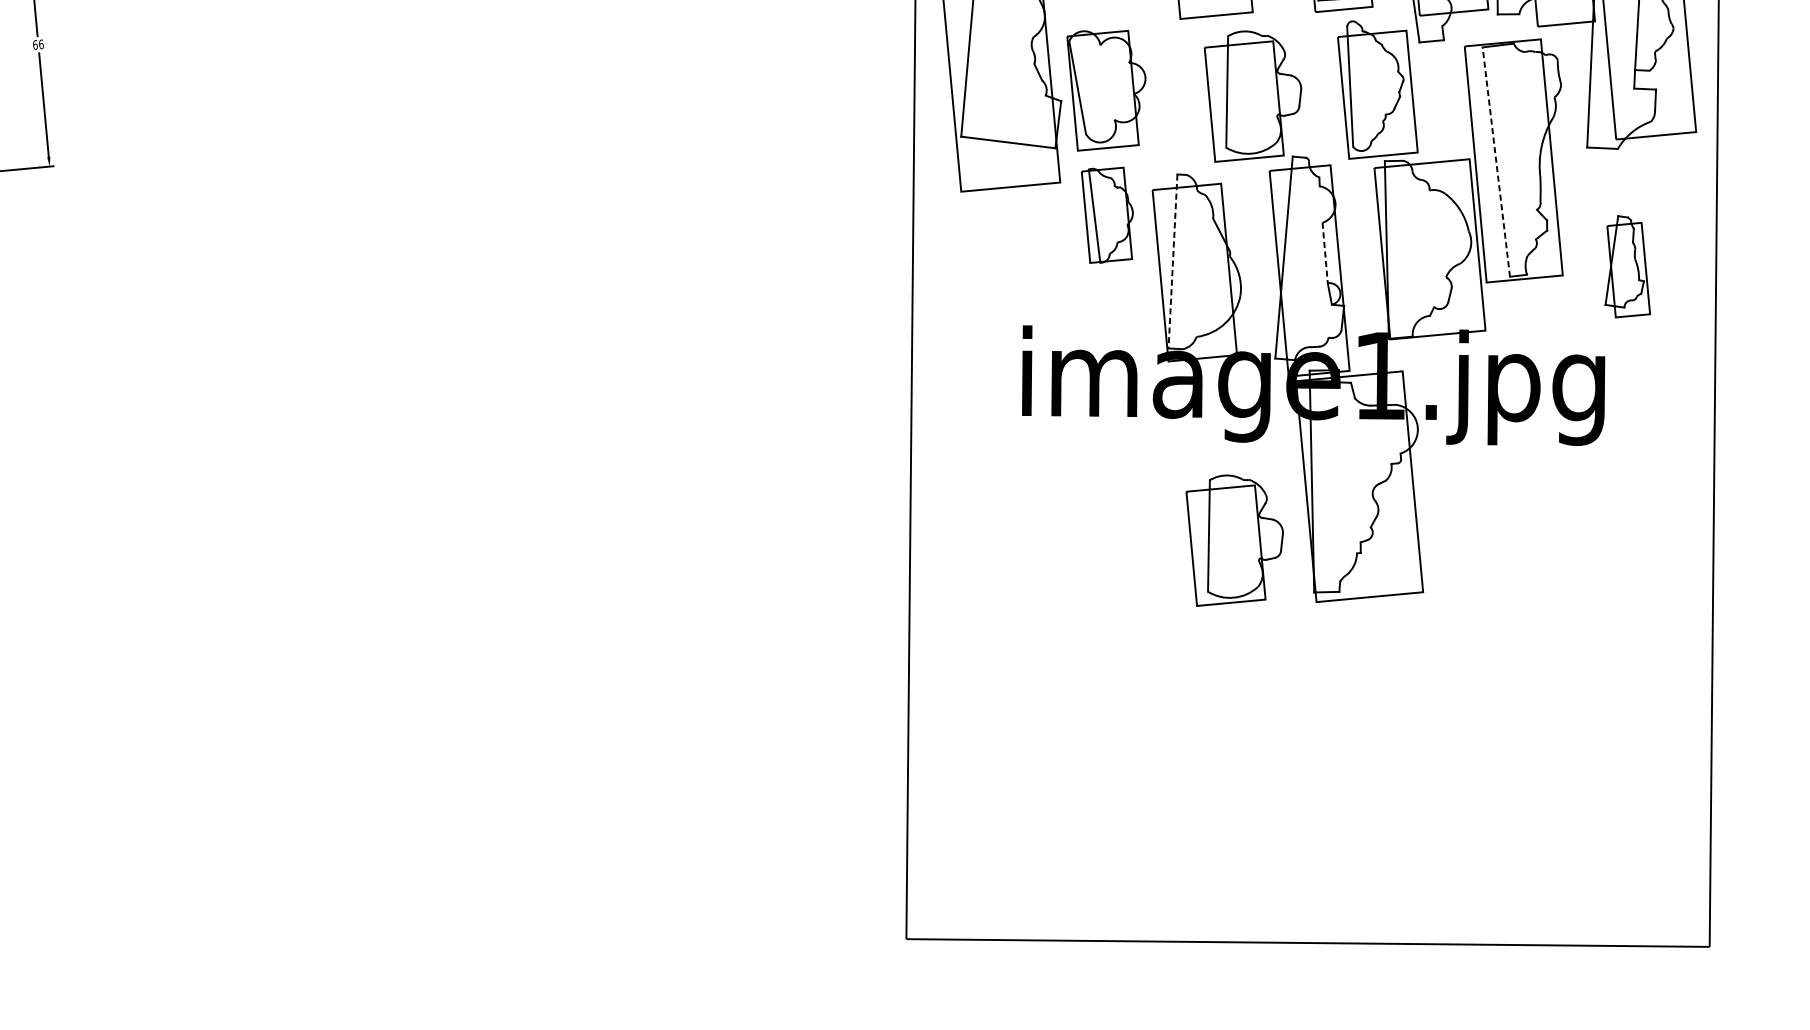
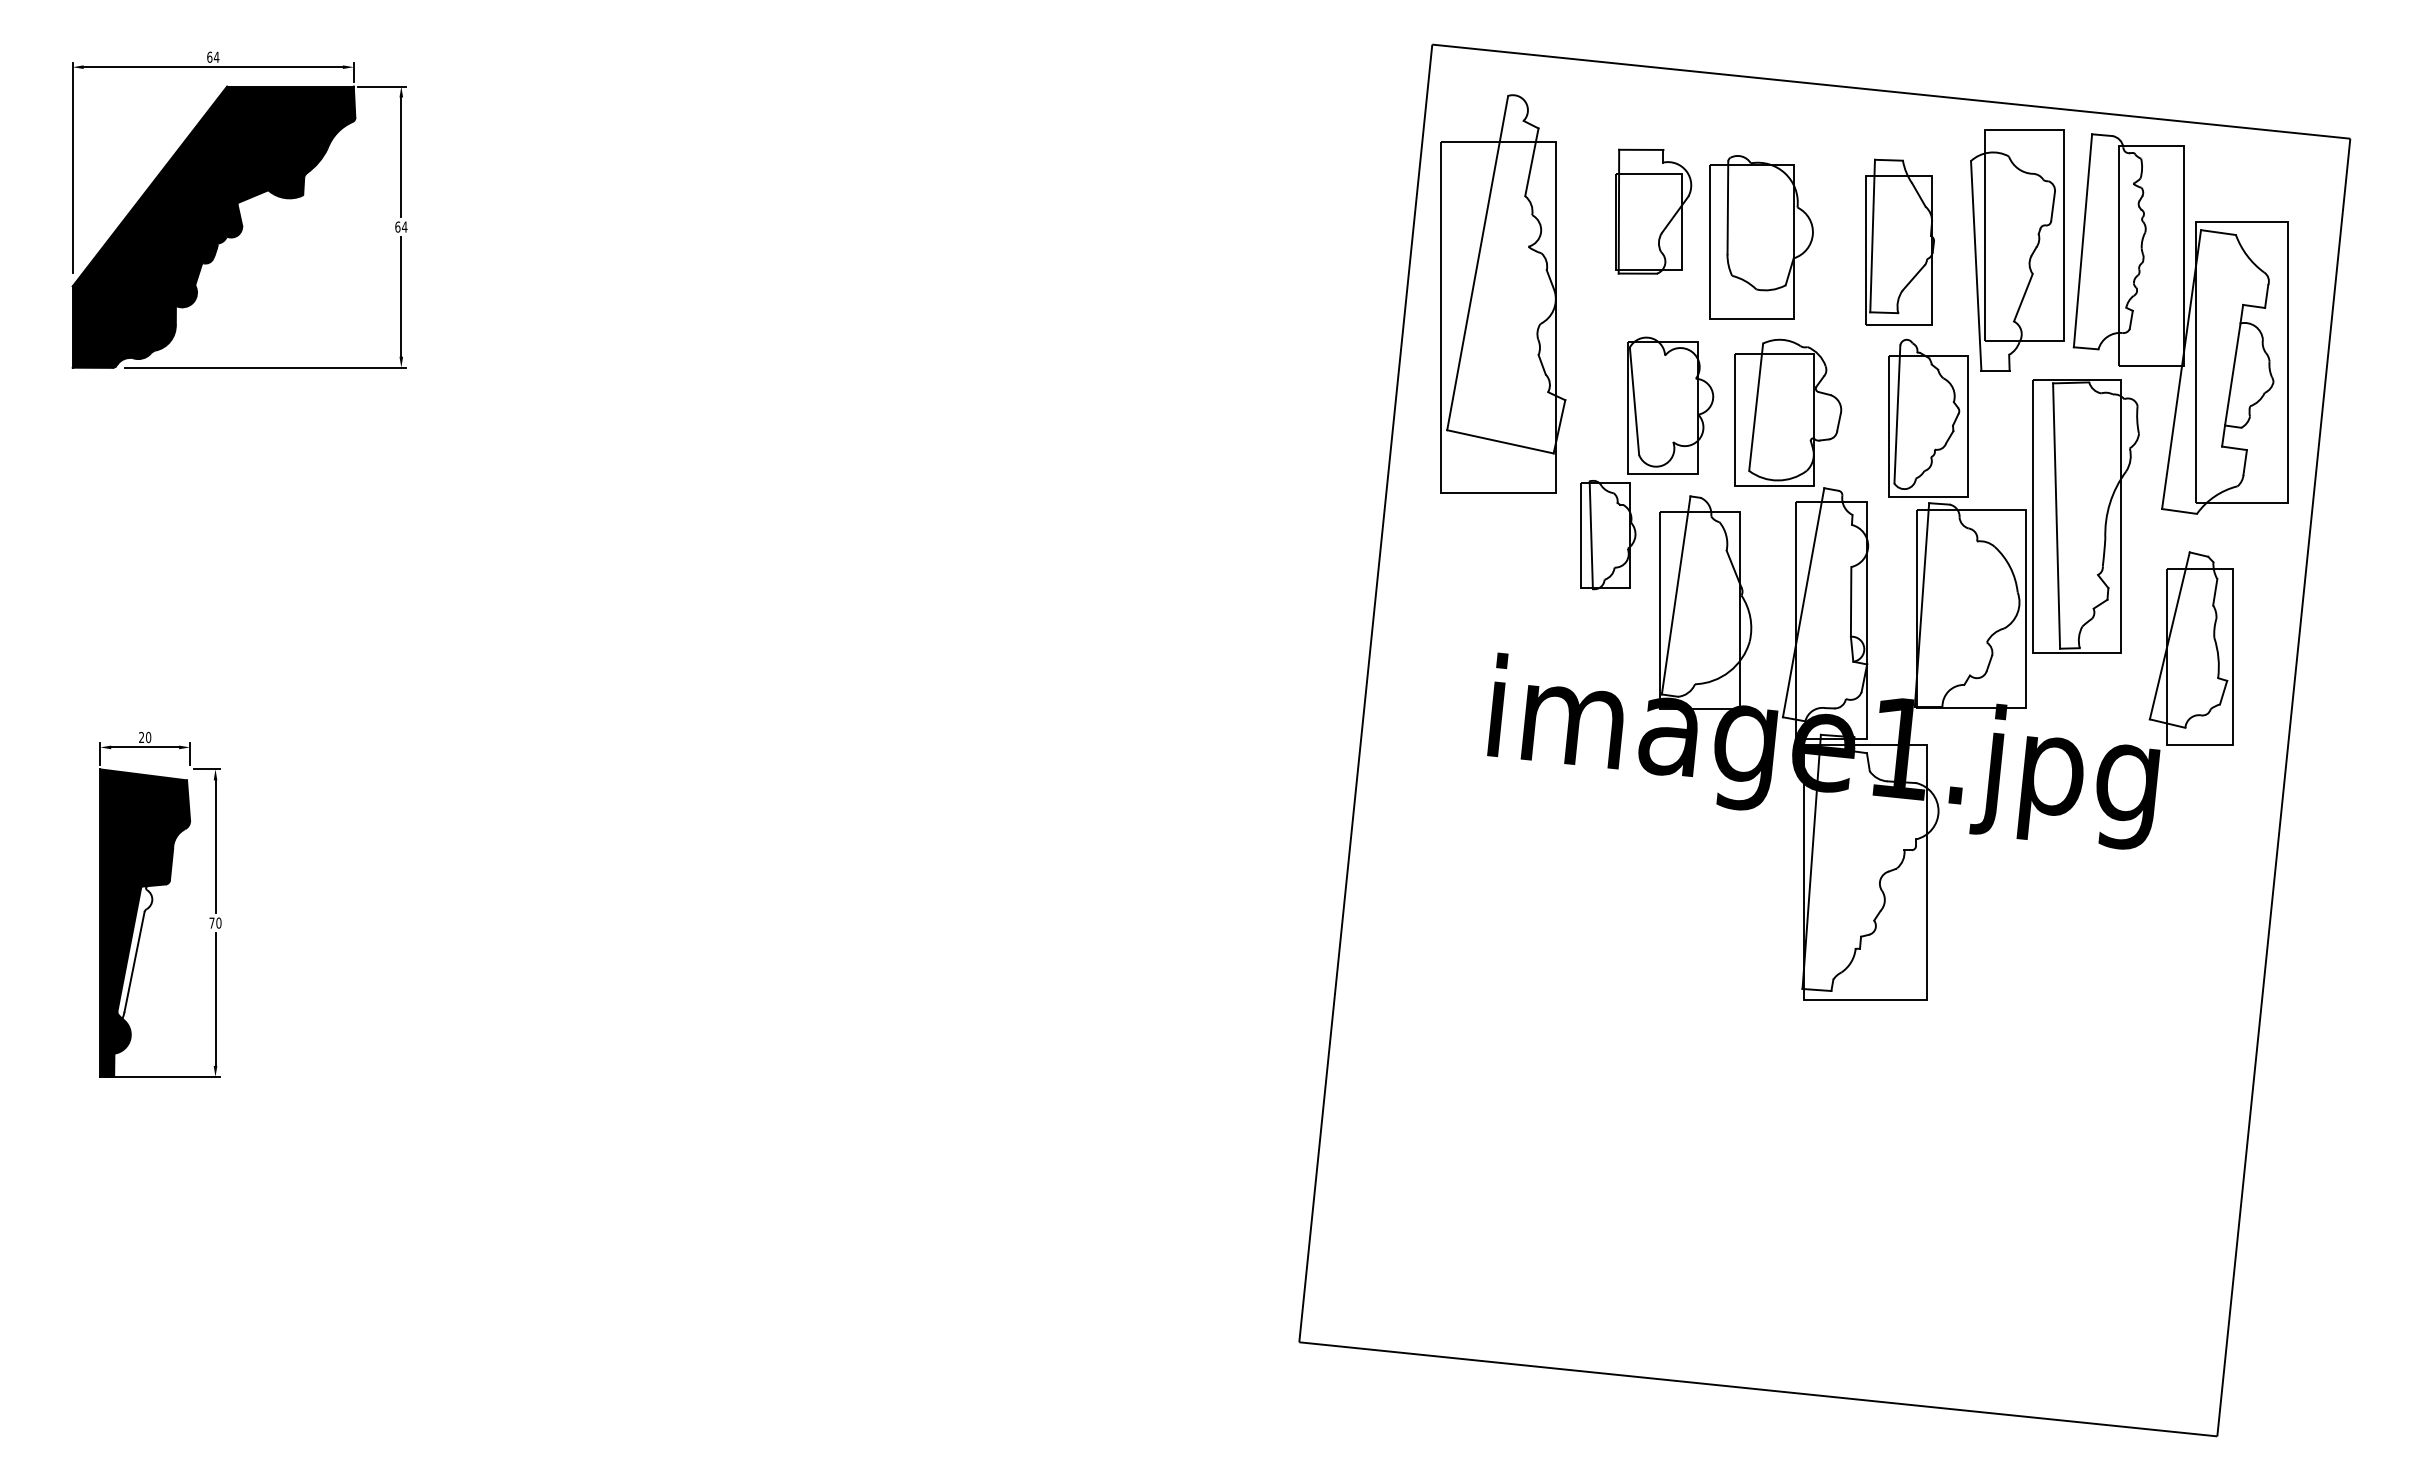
text: (41, 43) -> (404, 226), 66 -> 64
part: (1109, 88) -> (1670, 405), moved
line: (1496, 162) -> (2056, 516), dashed -> solid
line: (1325, 252) -> (1851, 601), dashed -> solid
line: (1173, 261) -> (1676, 595), dashed -> solid
part: (1623, 266) -> (2190, 648), size x1.67
part: (1237, 537) -> (1720, 918), removed

